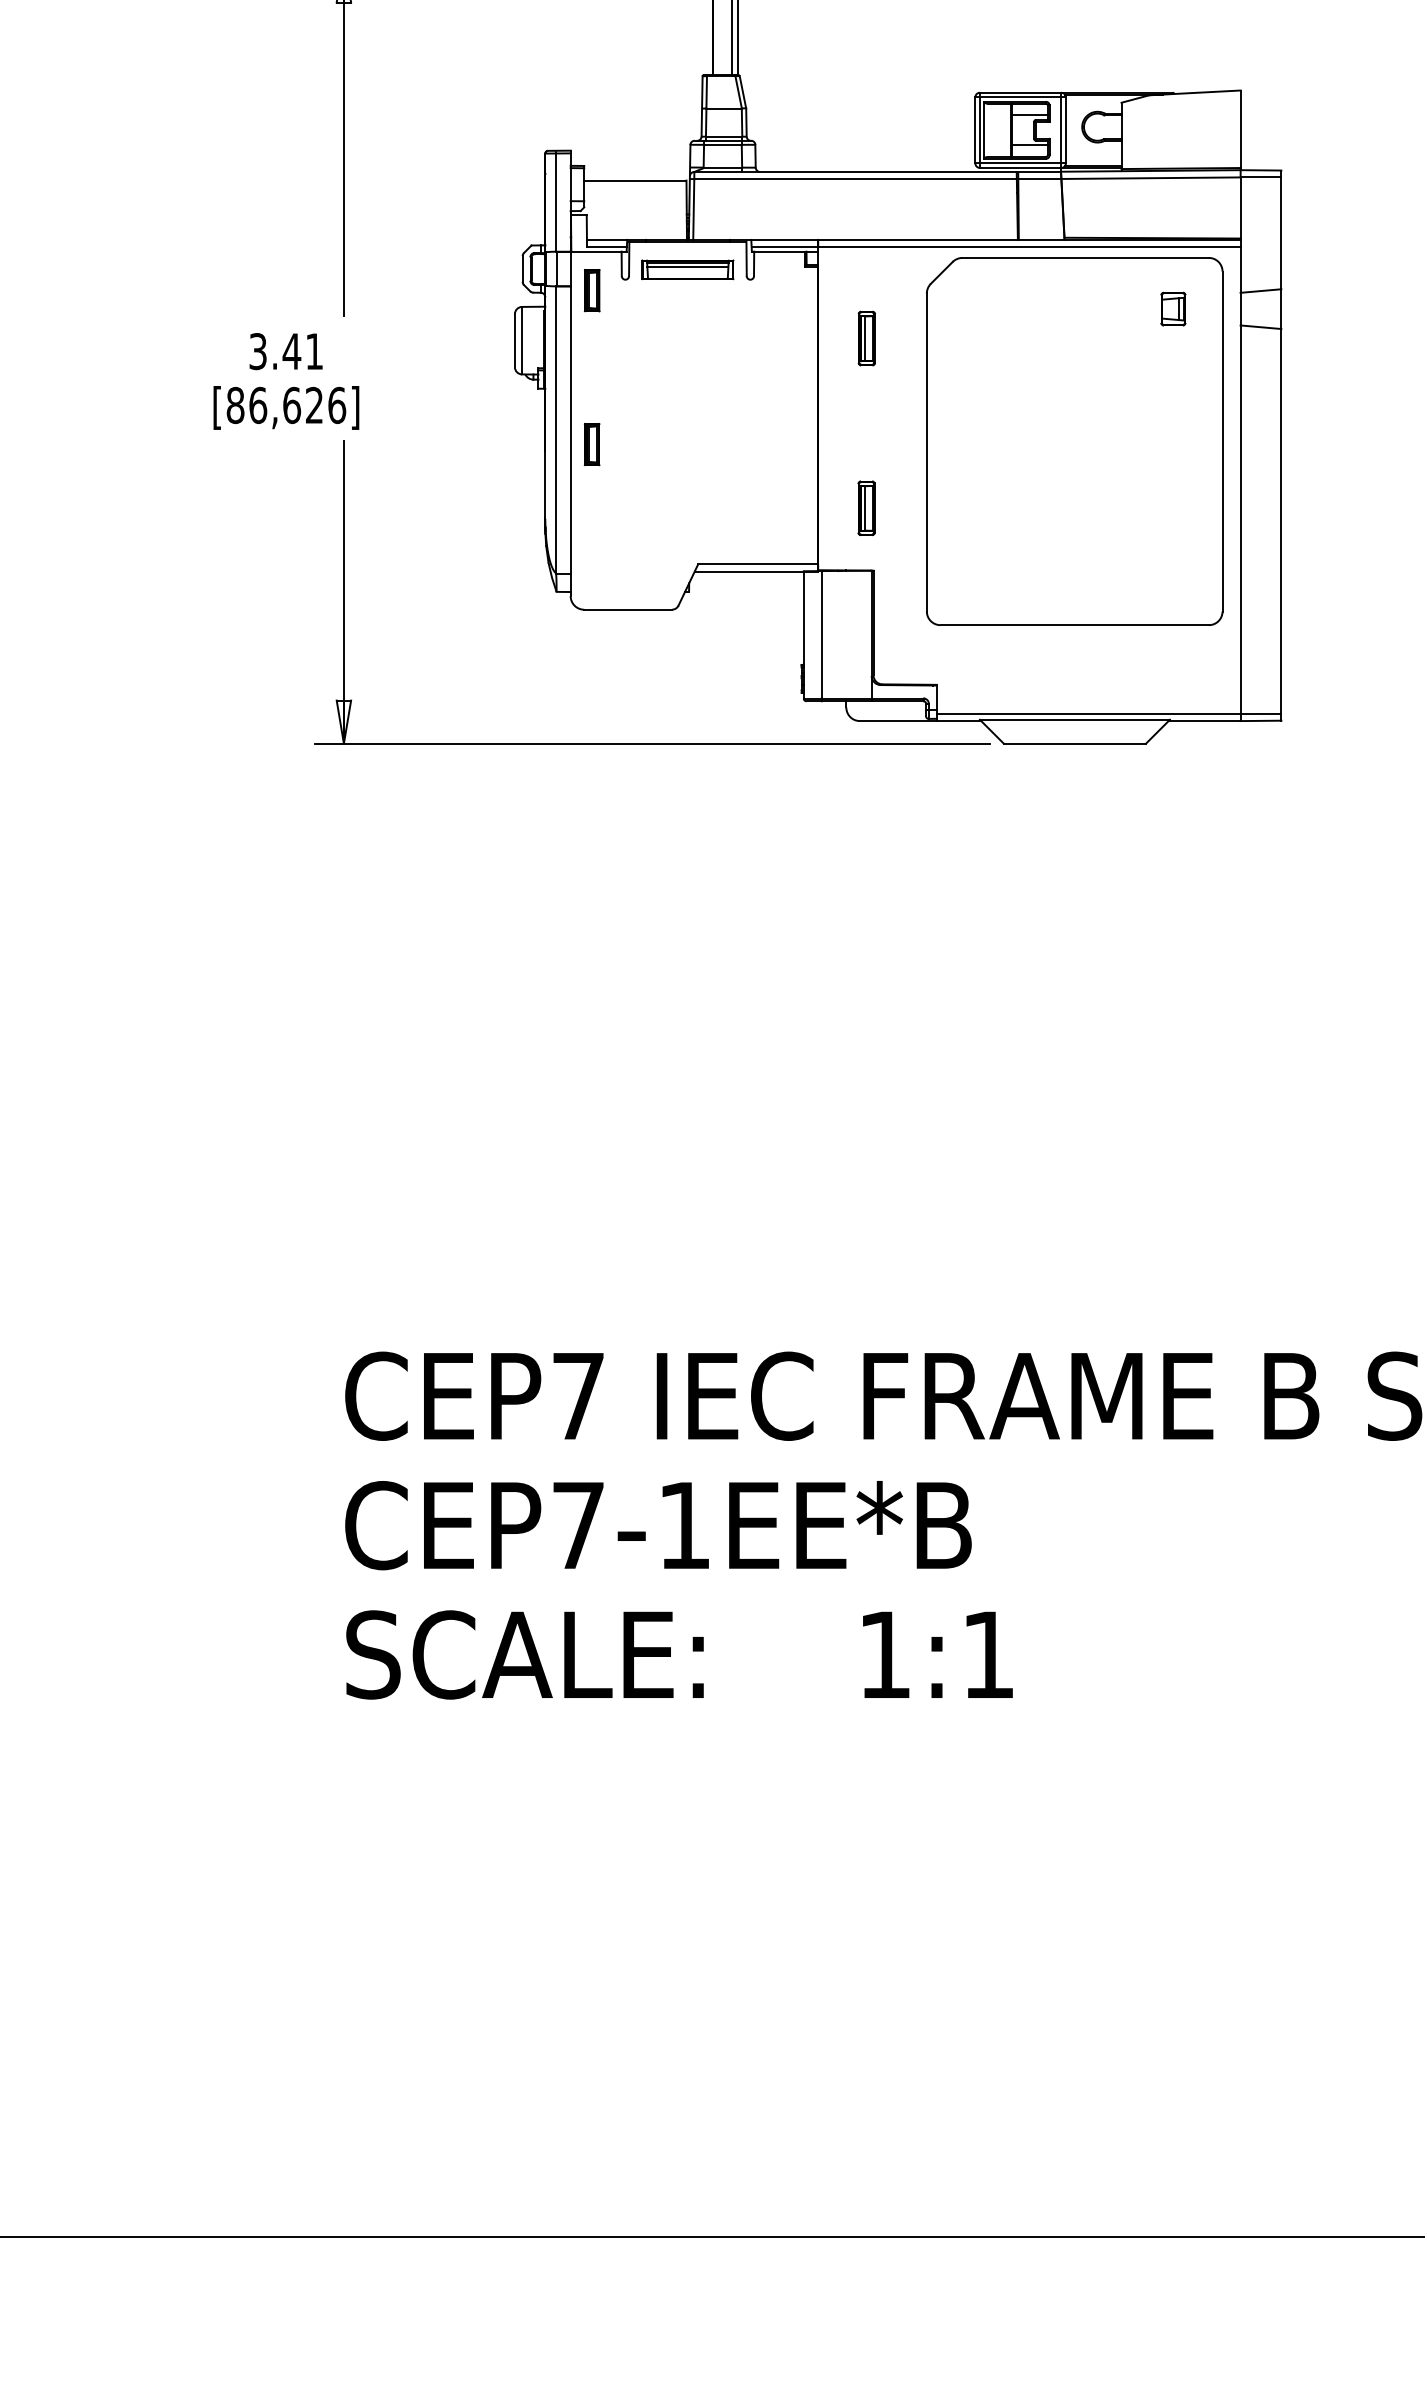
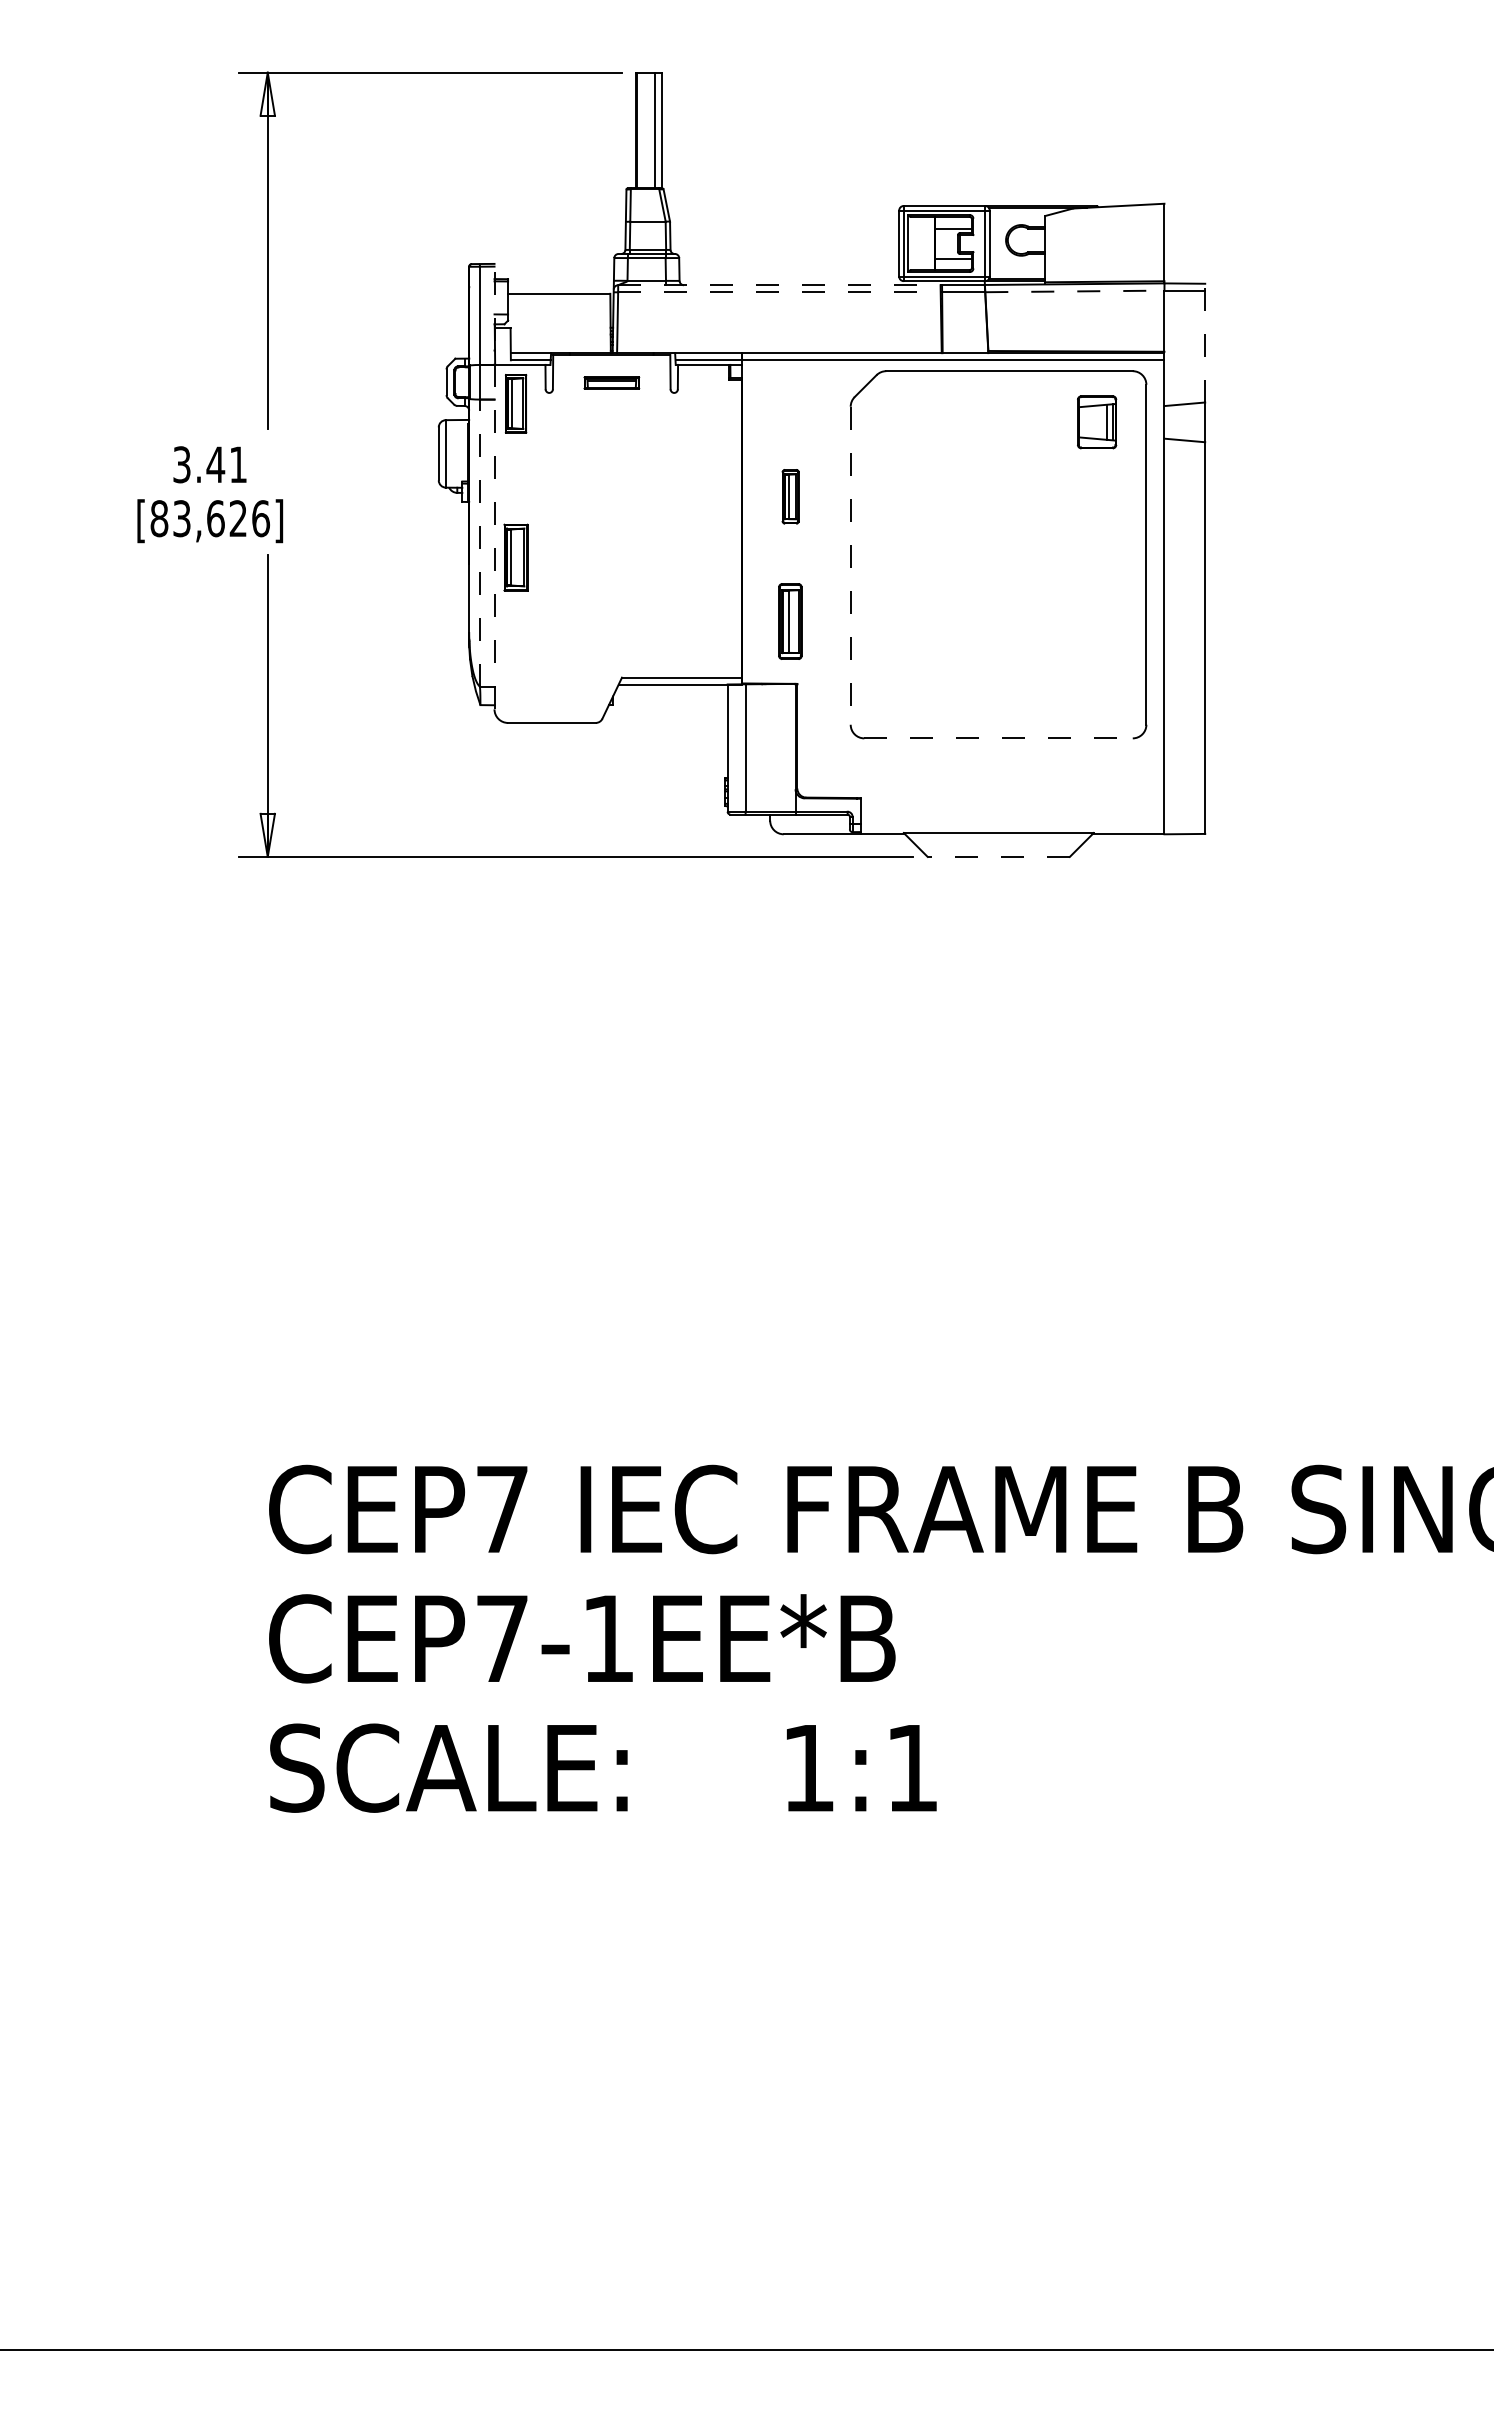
line: (855, 172) -> (779, 285), solid -> dashed
line: (1150, 178) -> (1074, 291), solid -> dashed
line: (855, 179) -> (779, 292), solid -> dashed
line: (1281, 229) -> (1205, 342), solid -> dashed
part: (687, 269) -> (611, 382), size x0.6
part: (591, 290) -> (515, 403), size x1.4
part: (1173, 309) -> (1097, 422), size x1.6
part: (866, 338) -> (790, 496), moved
line: (570, 373) -> (494, 486), solid -> dashed
text: (258, 405) -> (182, 518), [86,626] -> [83,626]
line: (555, 430) -> (479, 543), solid -> dashed
part: (591, 444) -> (515, 557), size x1.6
line: (926, 453) -> (850, 566), solid -> dashed
part: (866, 508) -> (790, 621), size x1.4
line: (1075, 625) -> (999, 738), solid -> dashed
line: (1108, 714) -> (1032, 827), removed
line: (1074, 743) -> (998, 856), solid -> dashed

